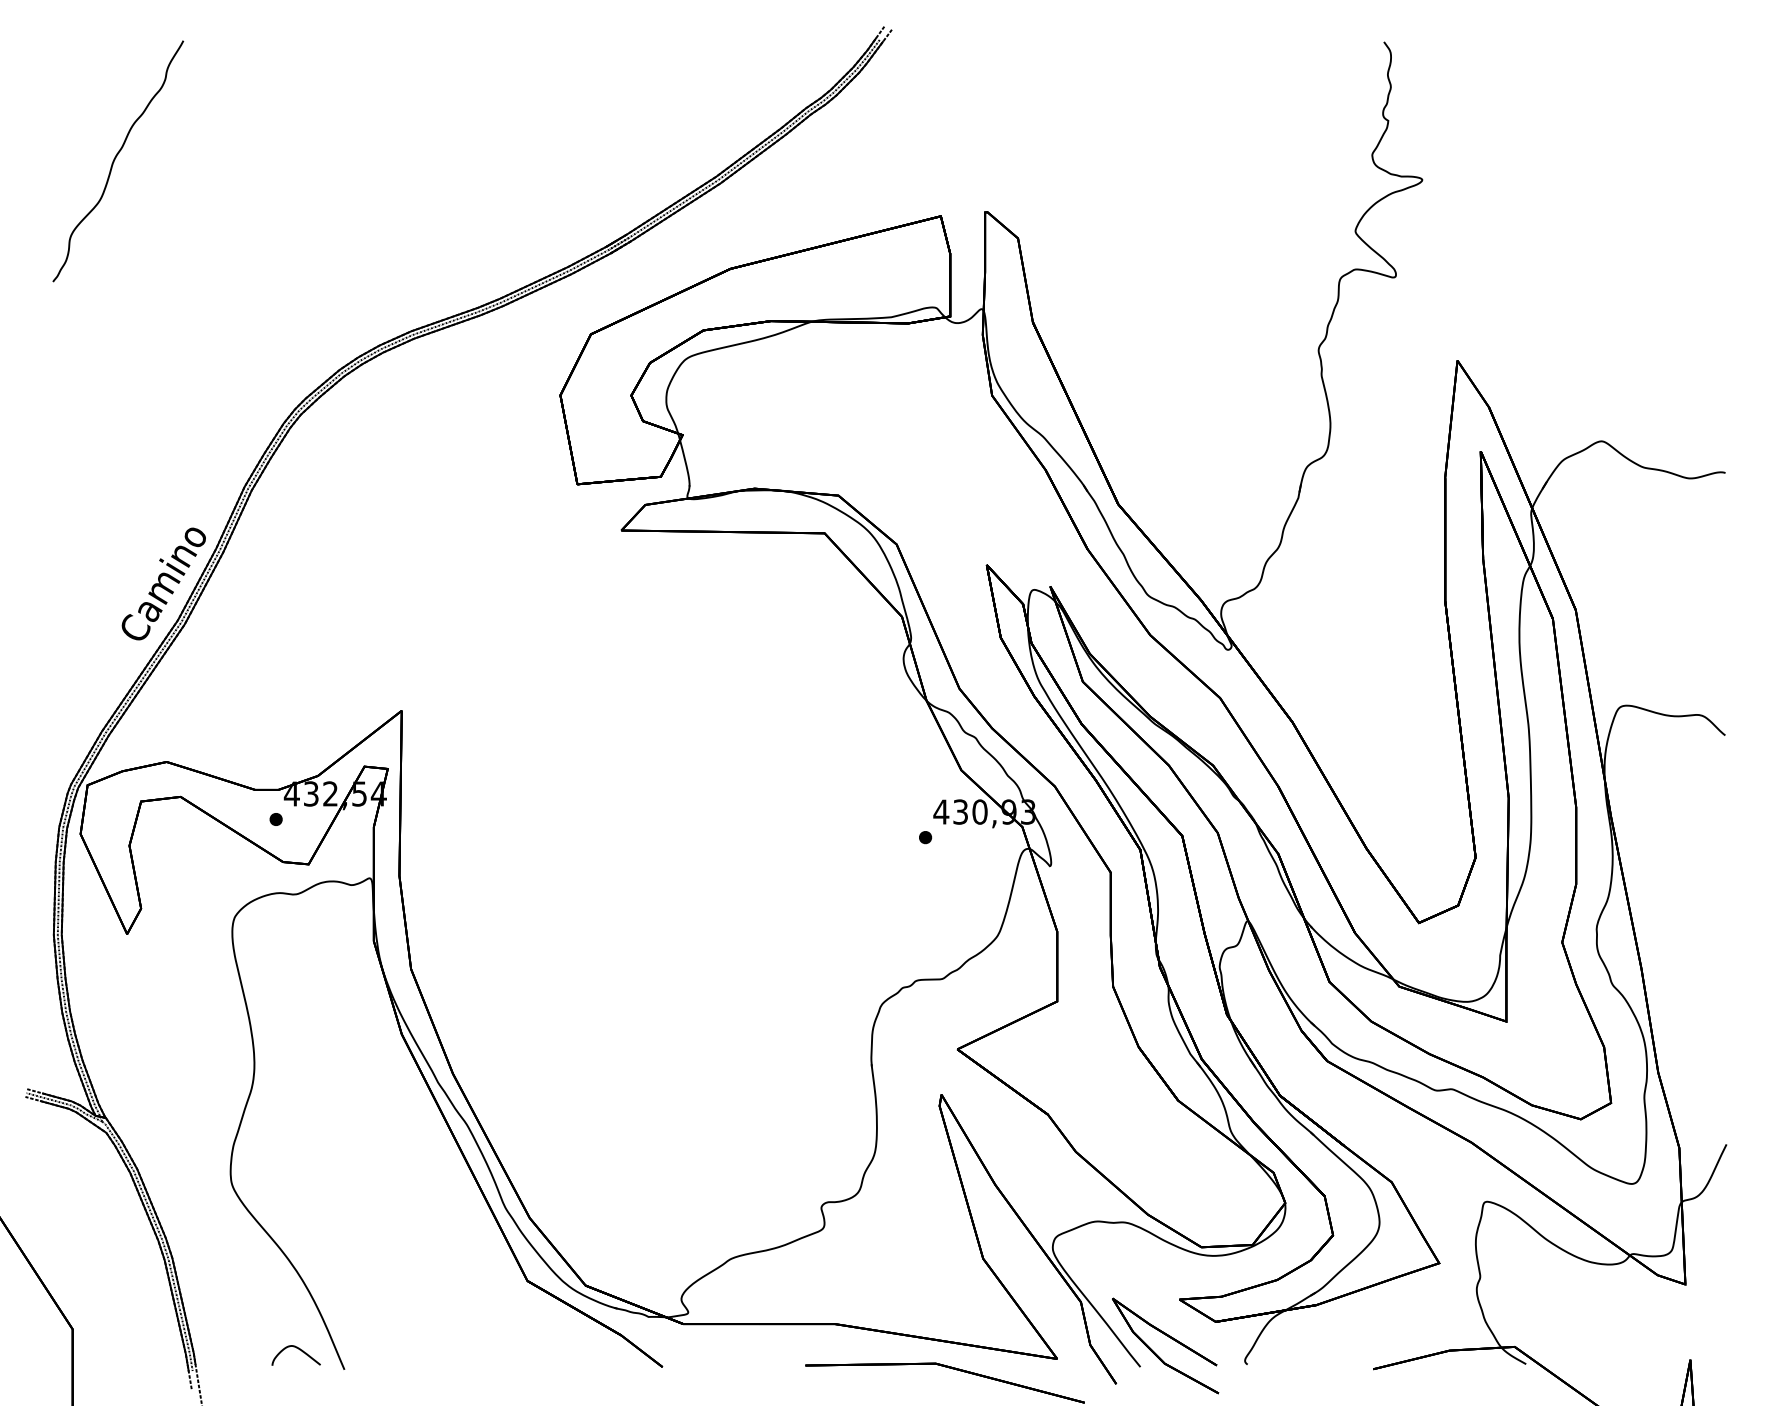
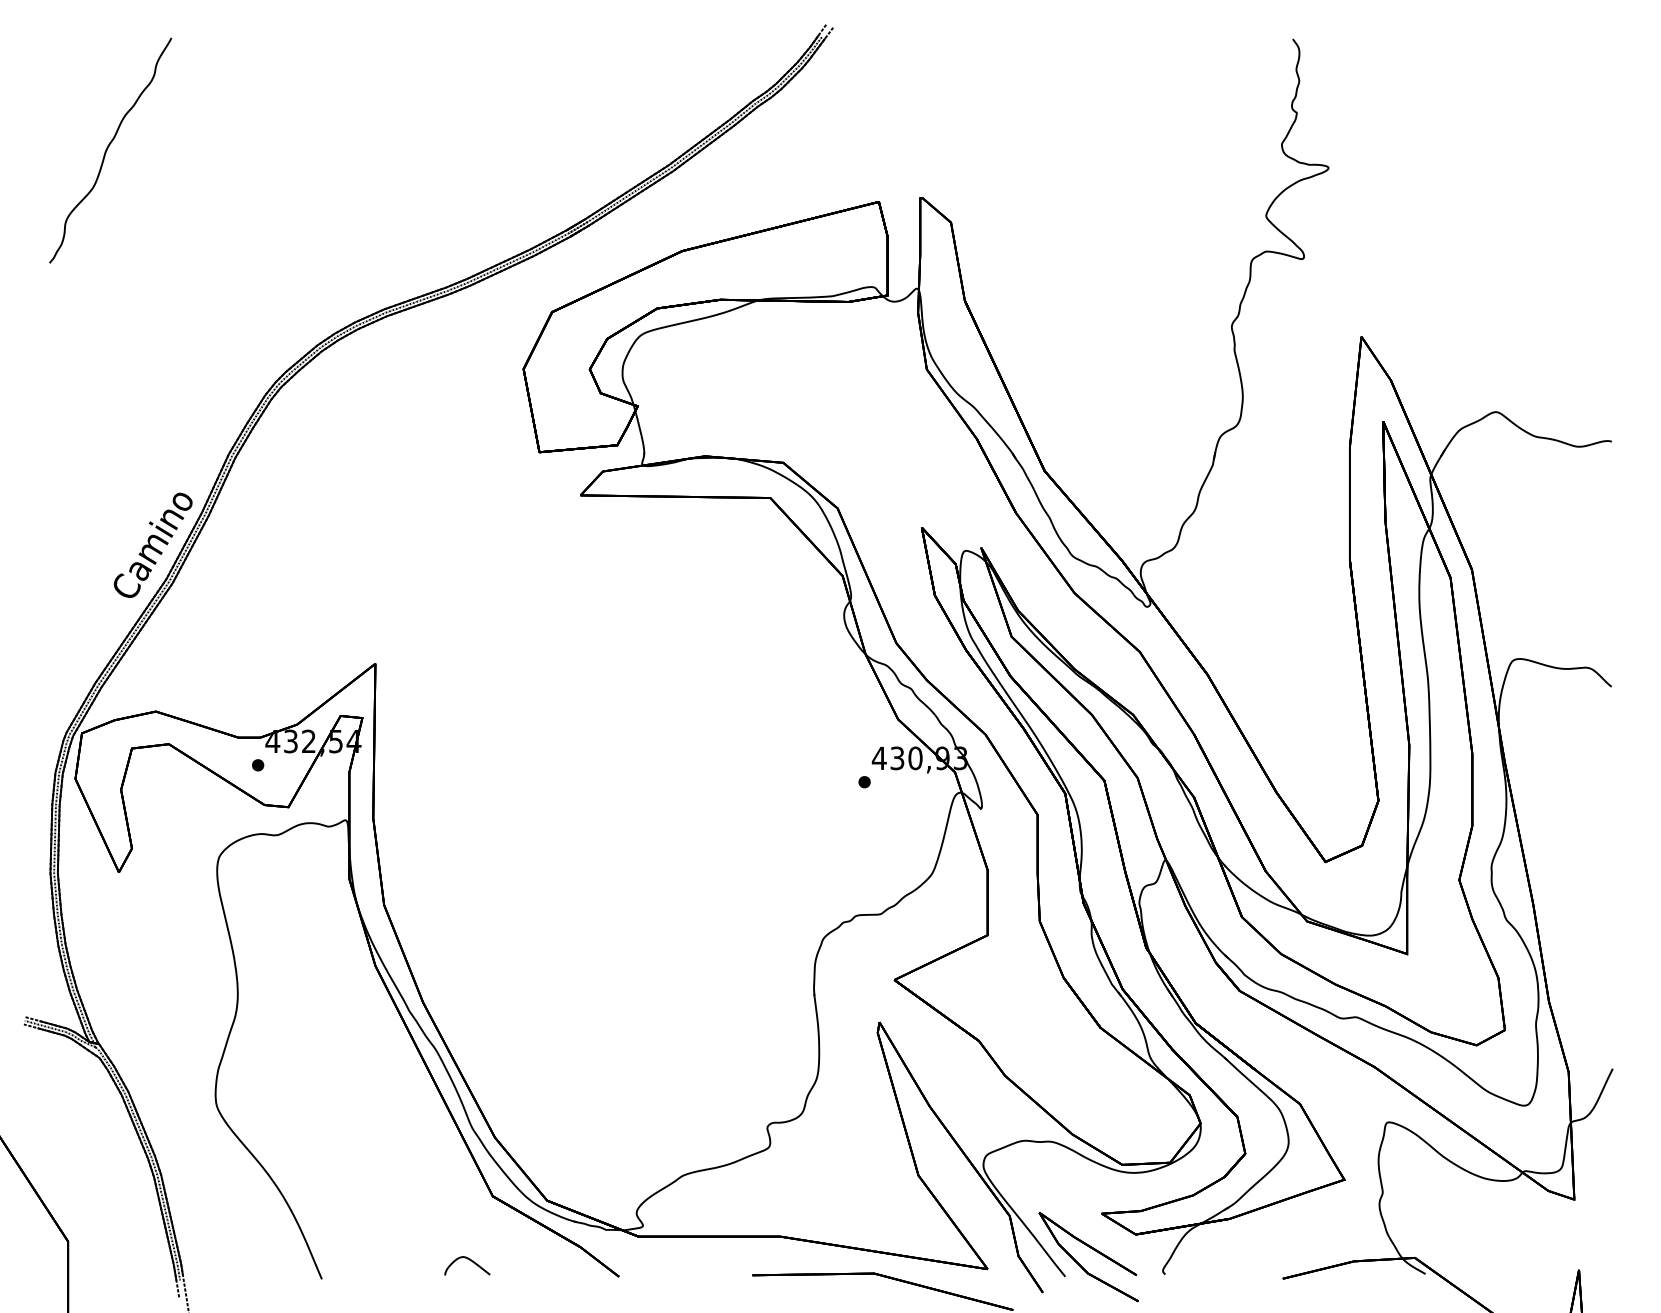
part: (299, 1350) -> (470, 1261), moved

